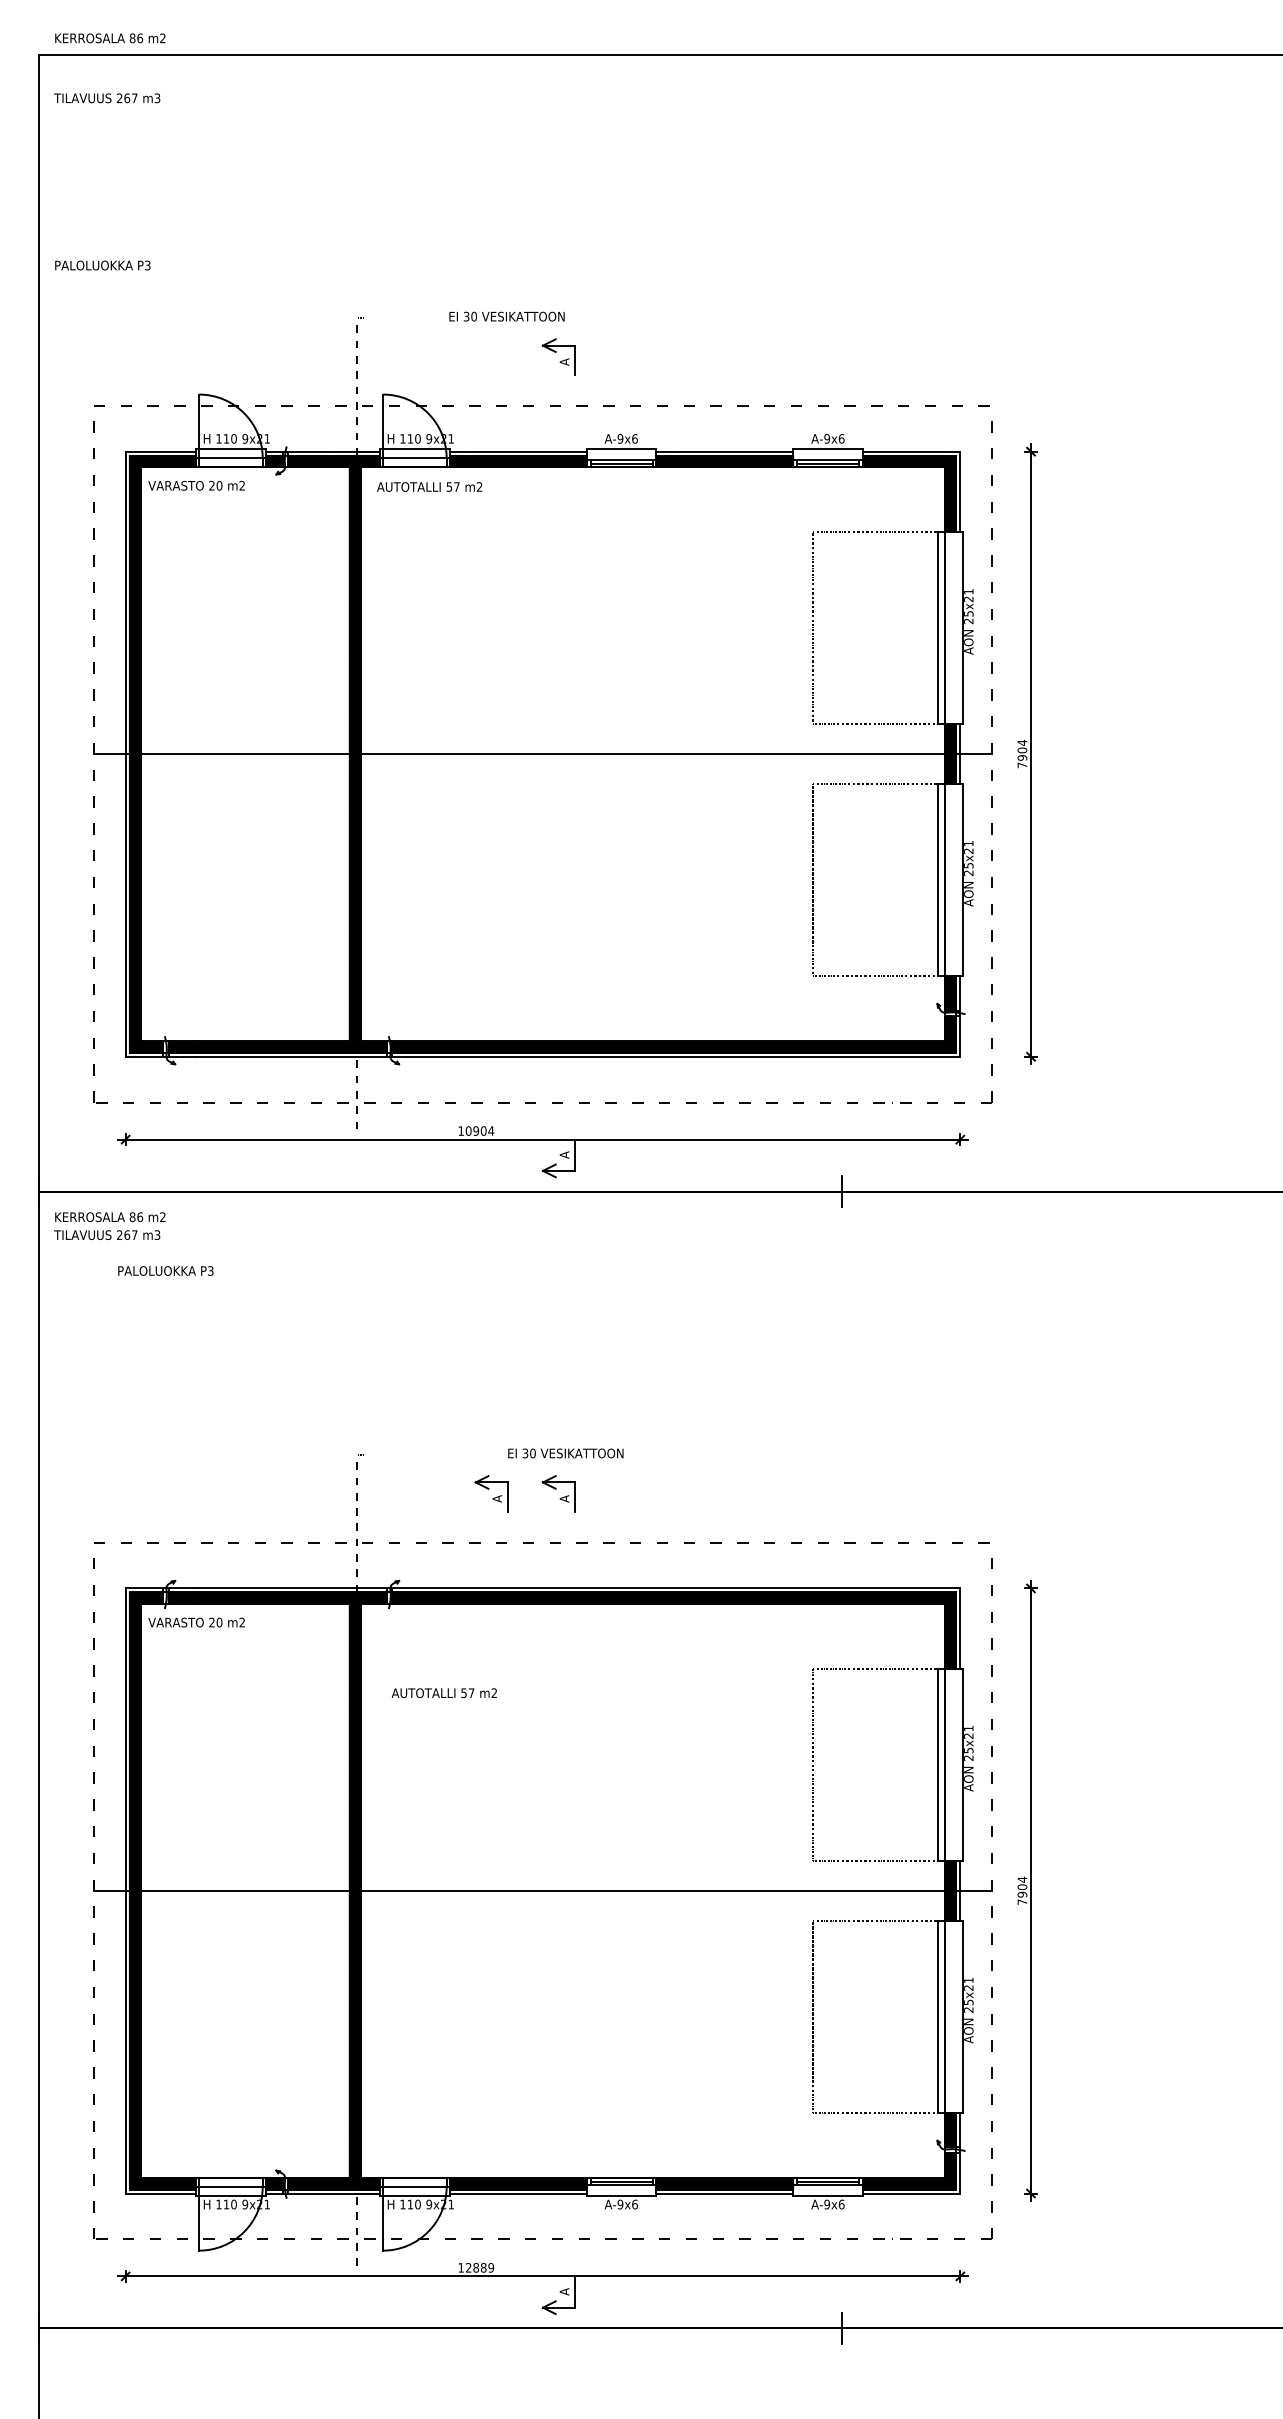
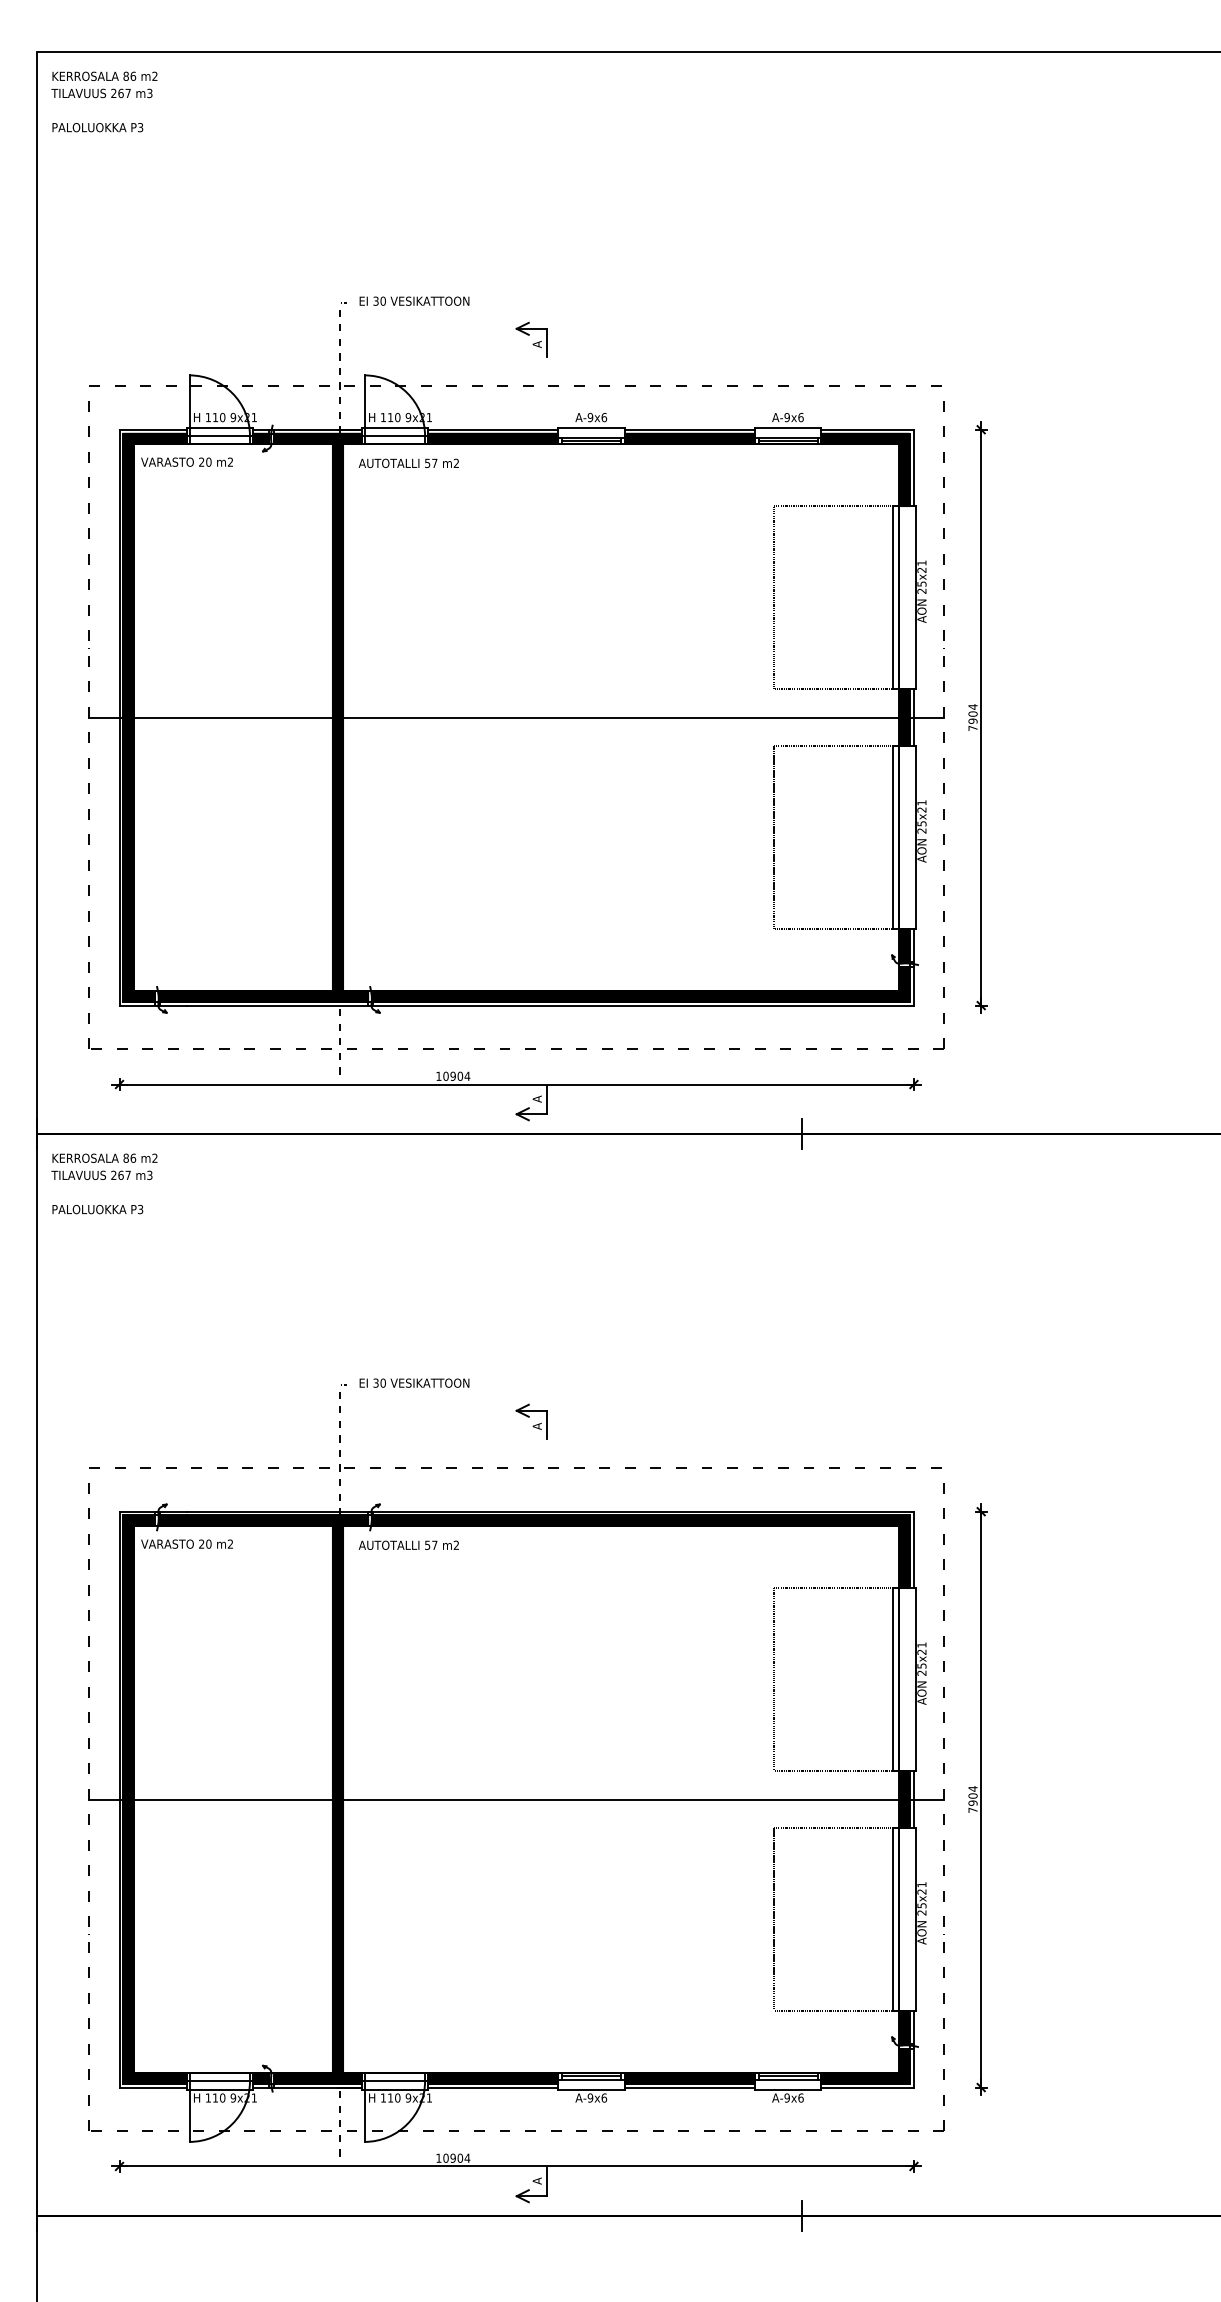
text: (109, 37) -> (104, 75), moved
text: (102, 265) -> (97, 127), moved
text: (507, 315) -> (414, 300), moved
text: (165, 1270) -> (97, 1209), moved
text: (565, 1452) -> (414, 1382), moved
part: (491, 1493) -> (467, 1421), removed
text: (443, 1692) -> (408, 1544), moved
text: (479, 2267) -> (456, 2157), 12889 -> 10904

